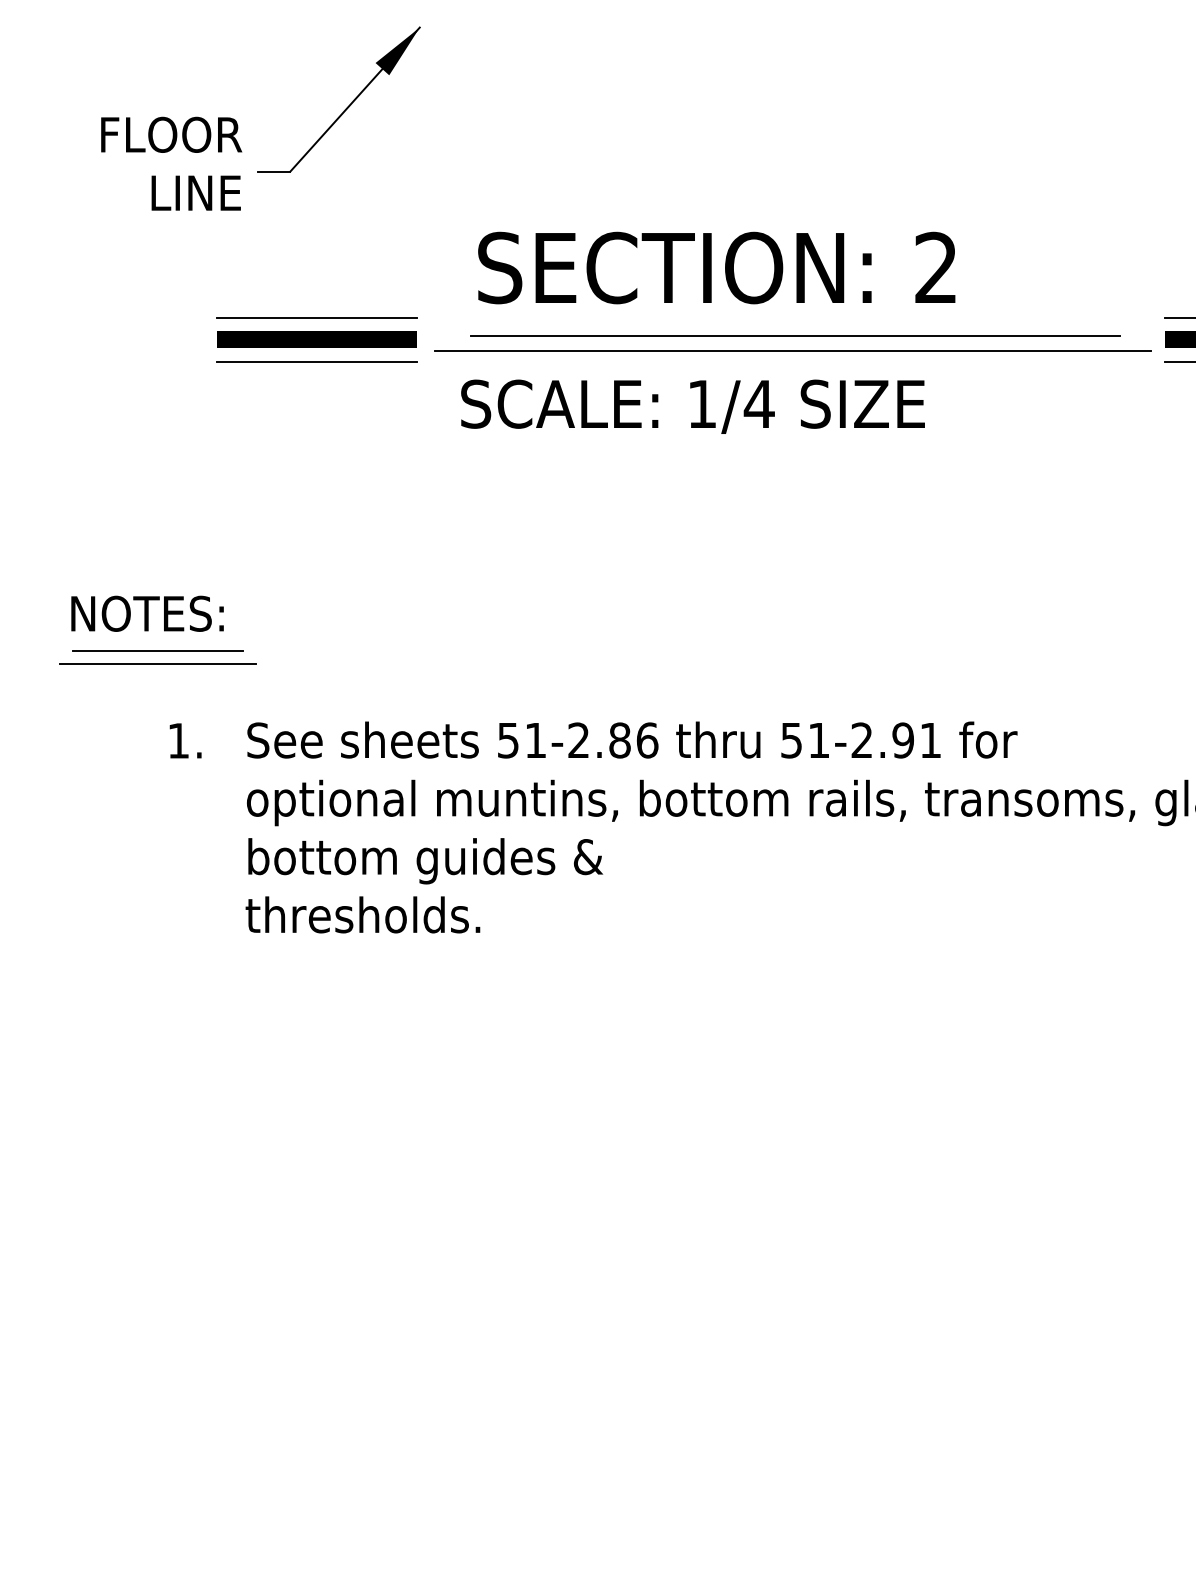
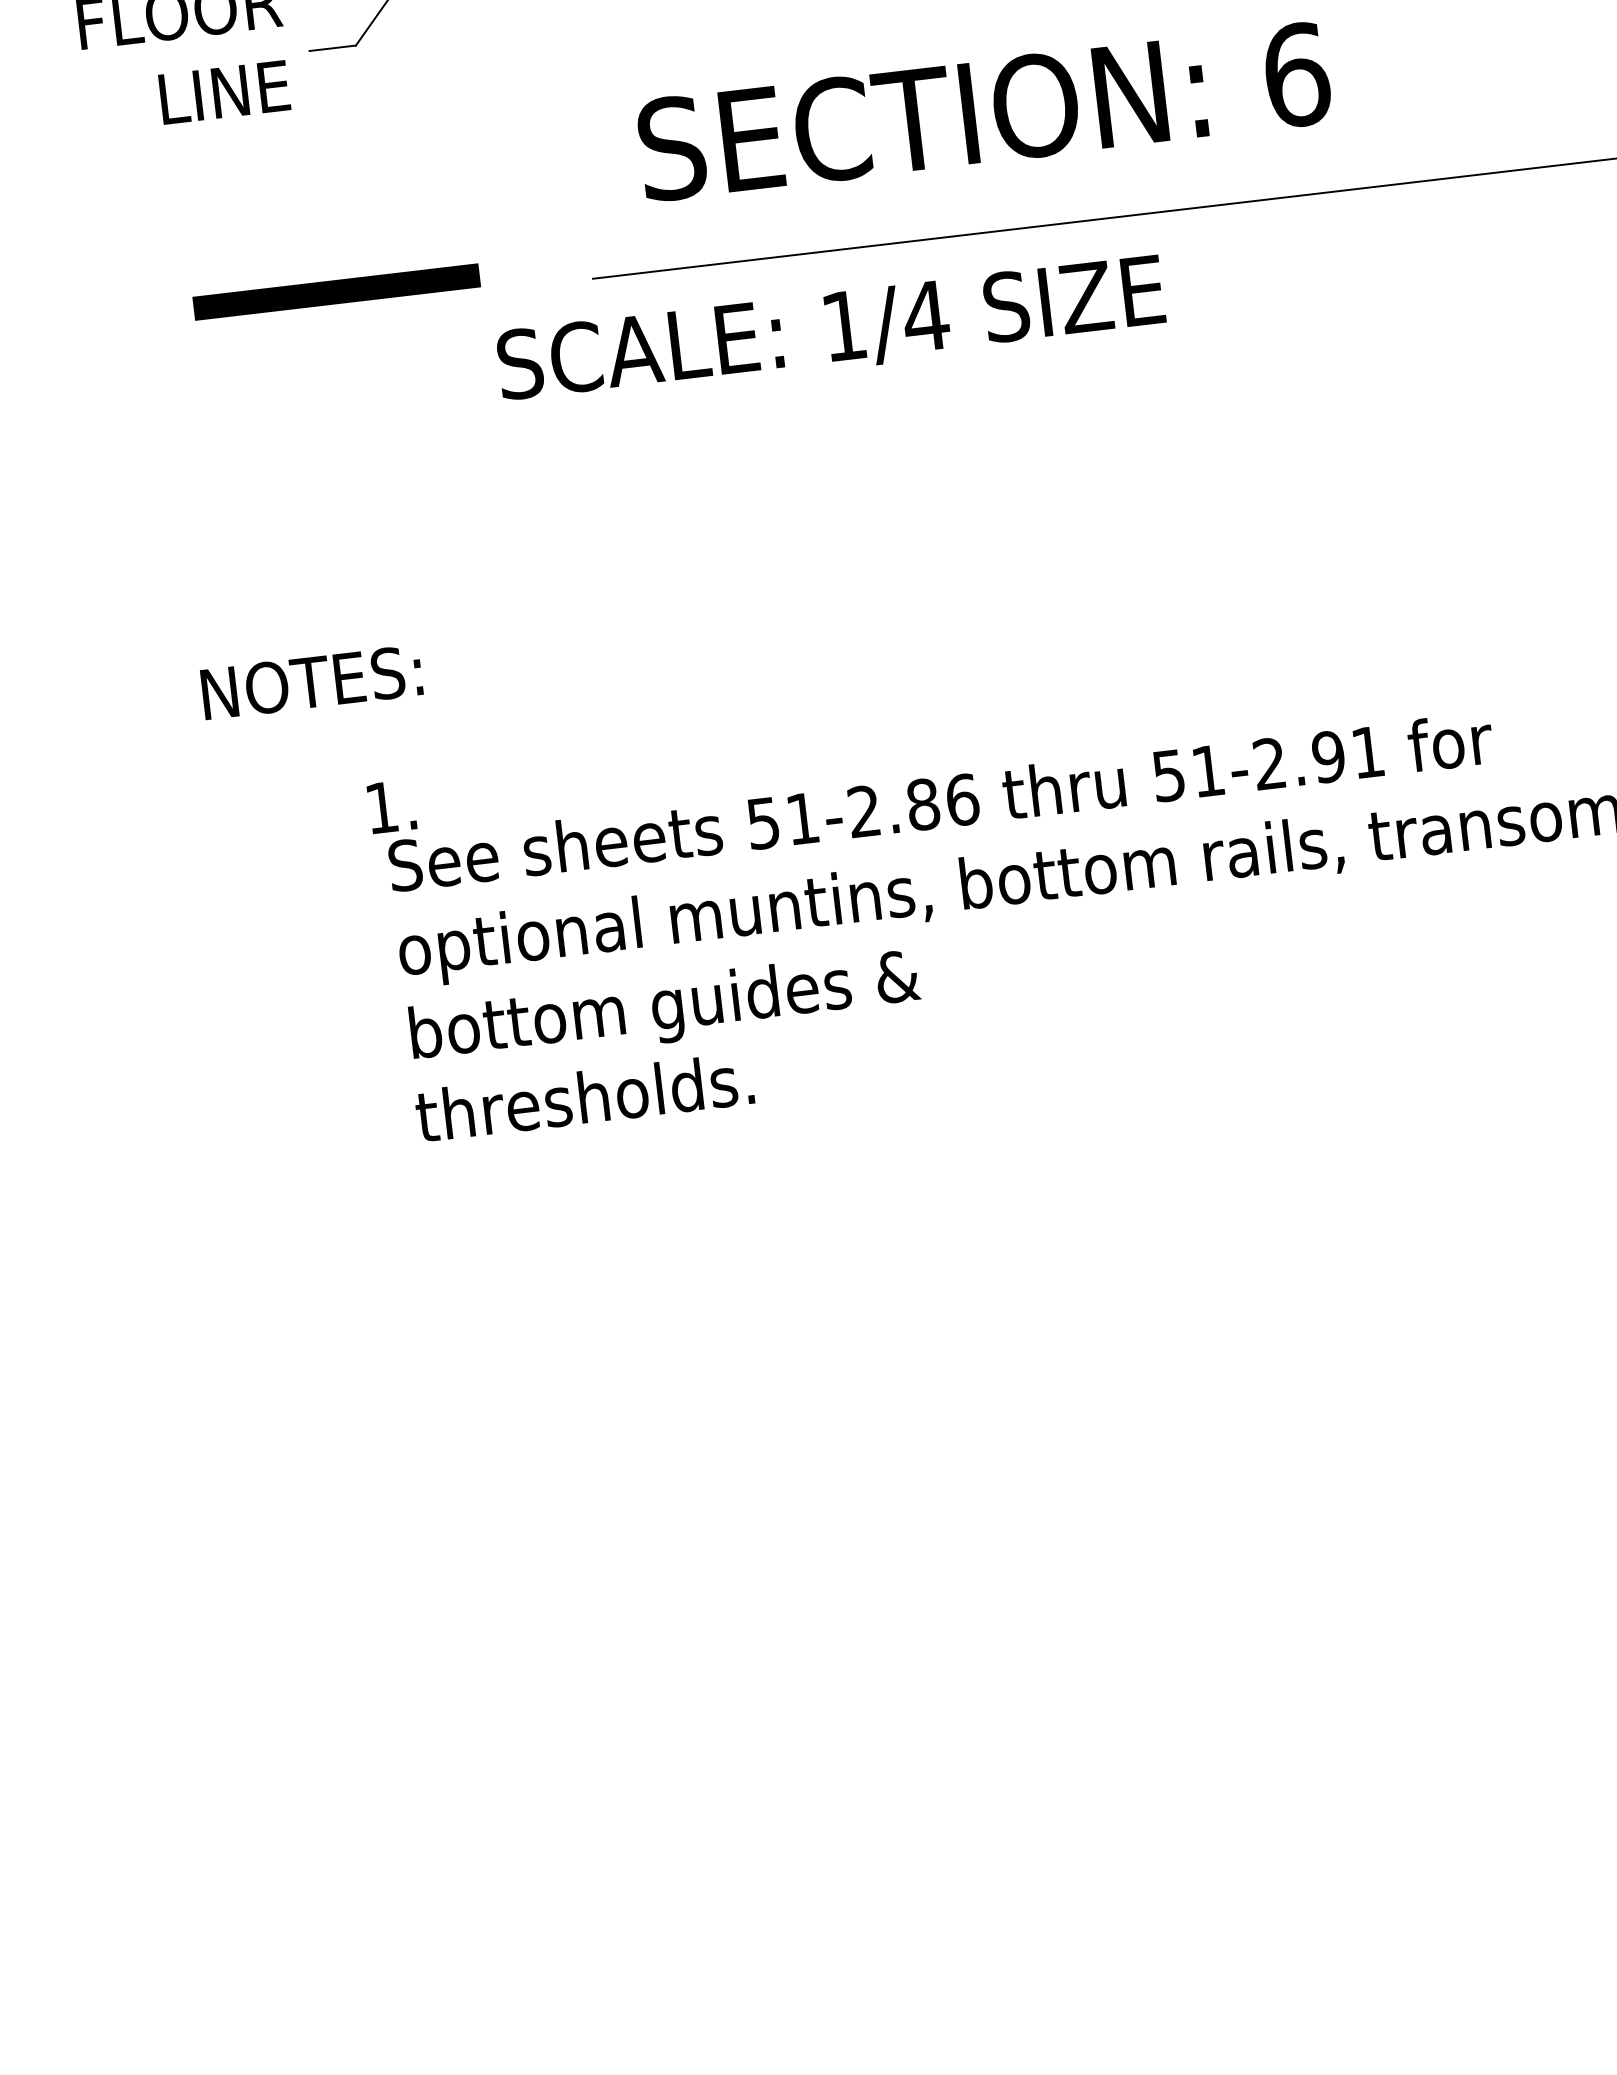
text: (936, 267) -> (1296, 74), 2 -> 6
line: (317, 317) -> (419, 249), removed
line: (795, 335) -> (1106, 195), removed
line: (316, 339) -> (335, 291), moved
line: (317, 361) -> (426, 312), removed
text: (692, 406) -> (830, 330), moved
text: (147, 613) -> (311, 681), moved
line: (157, 651) -> (246, 754), removed
line: (157, 664) -> (248, 773), removed
text: (185, 740) -> (391, 806), moved

